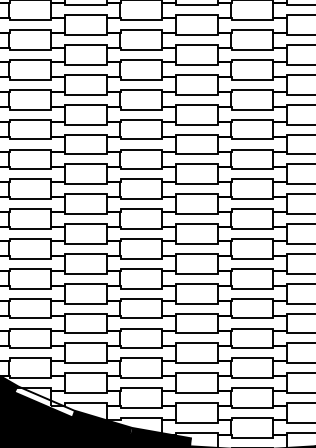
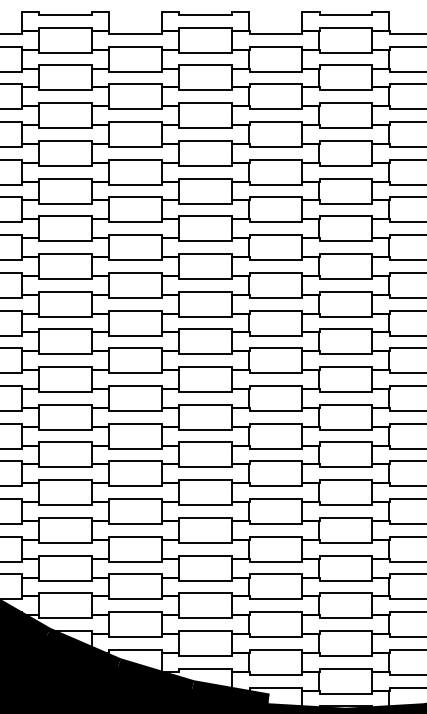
fill: (44, 401) -> (83, 647), added

